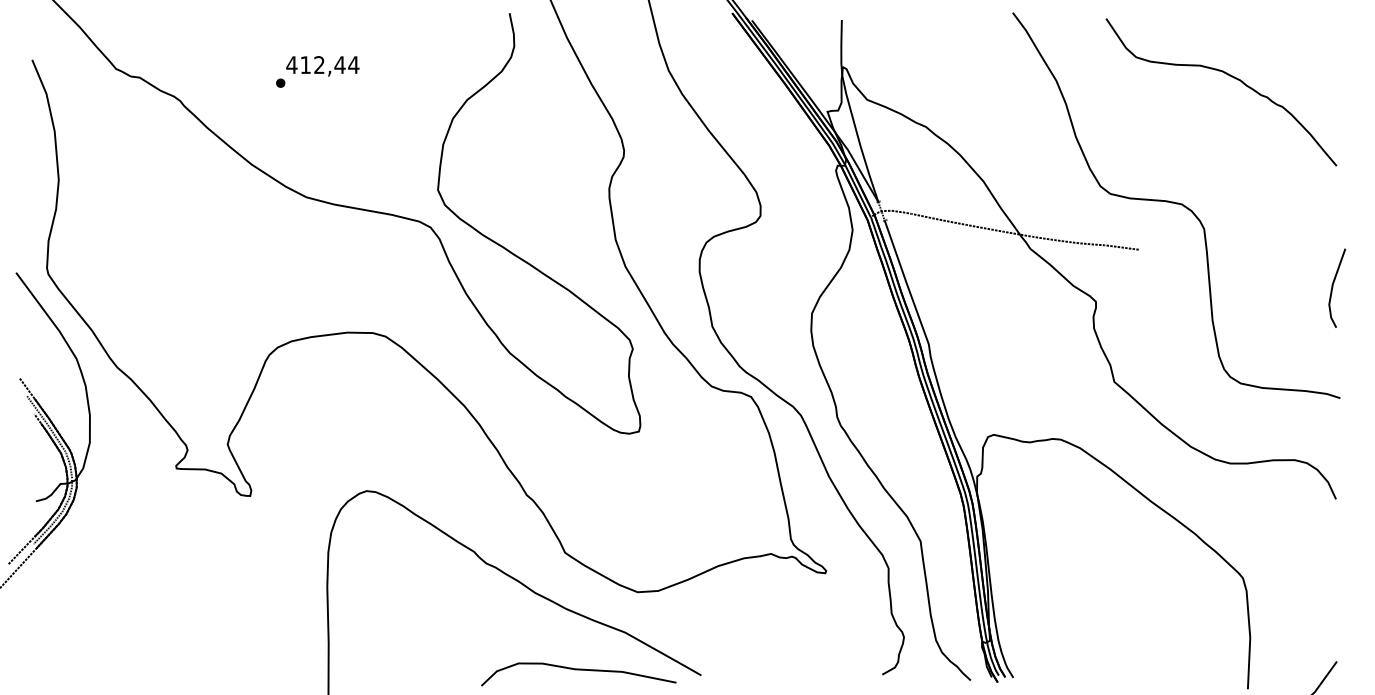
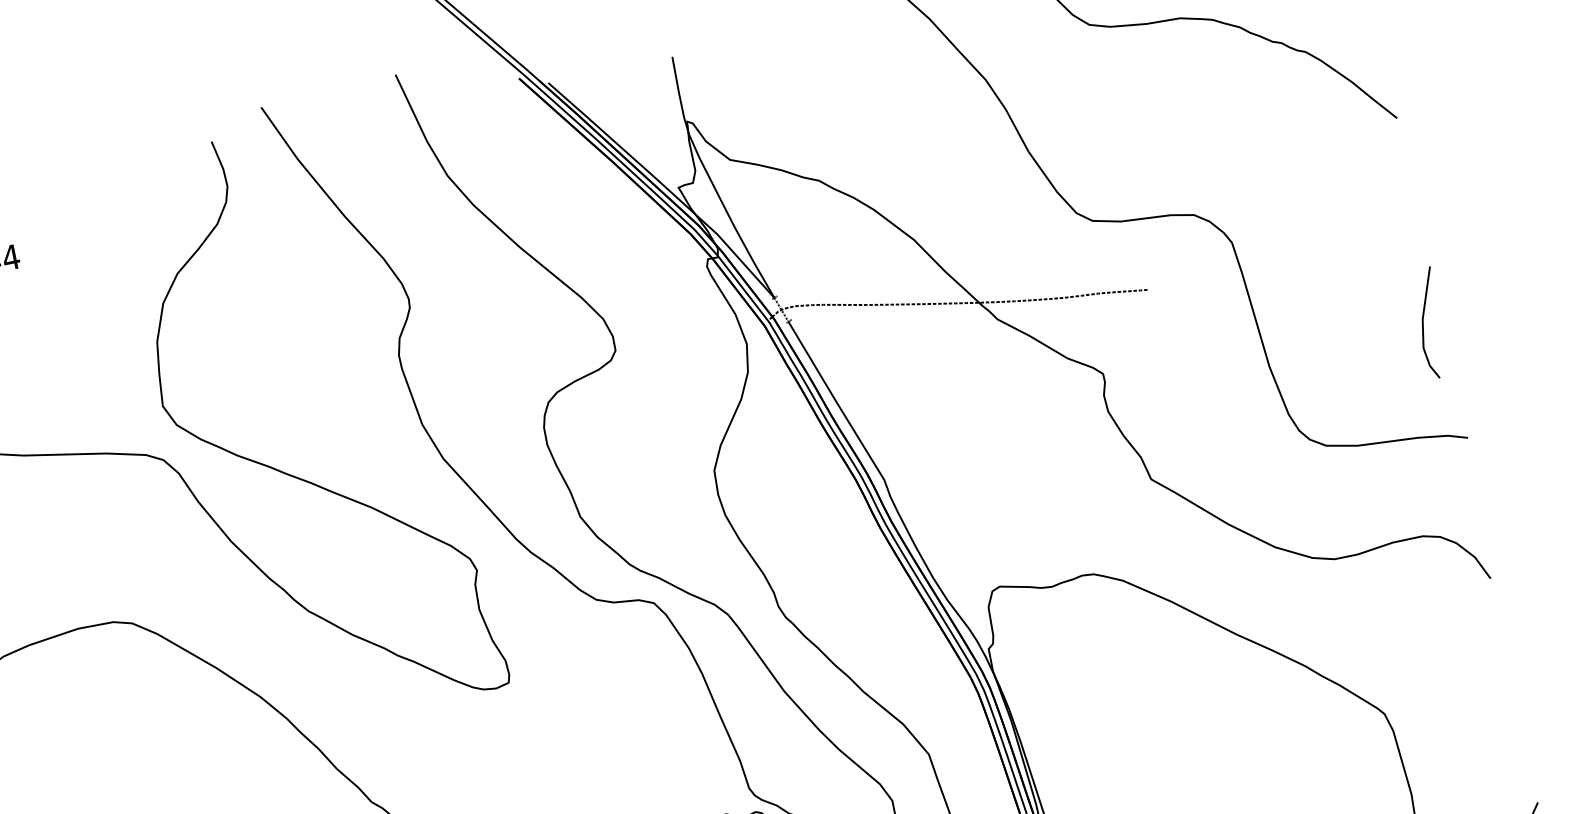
line: (1333, 287) -> (1424, 323), moved

